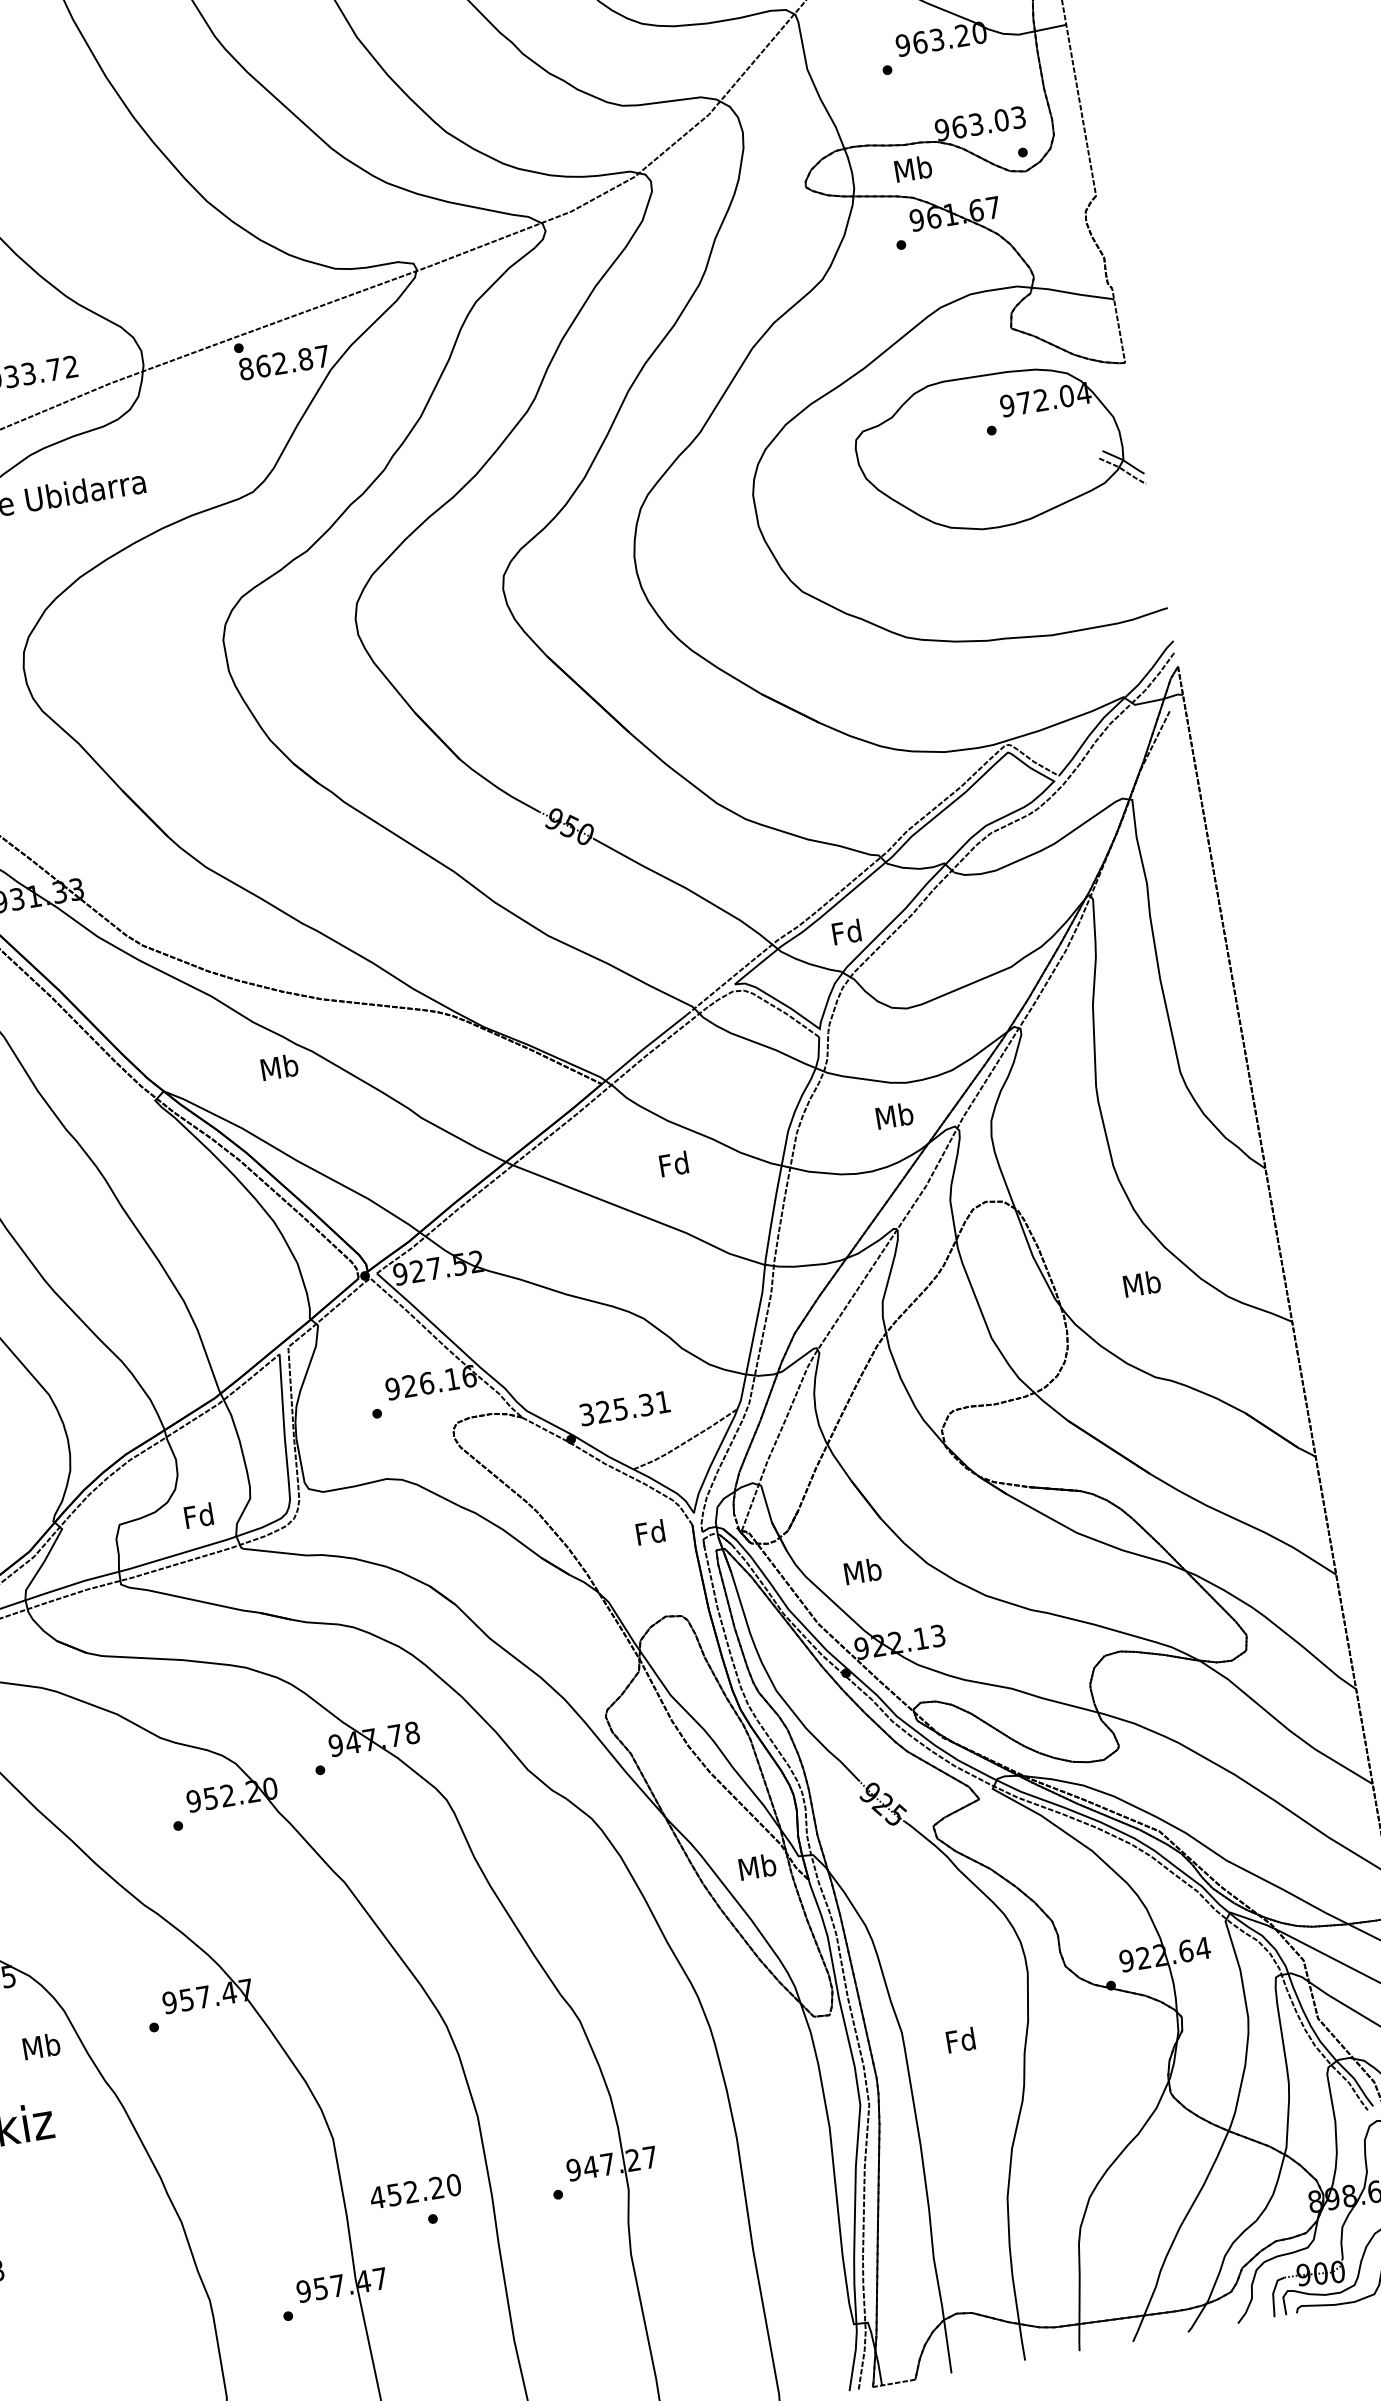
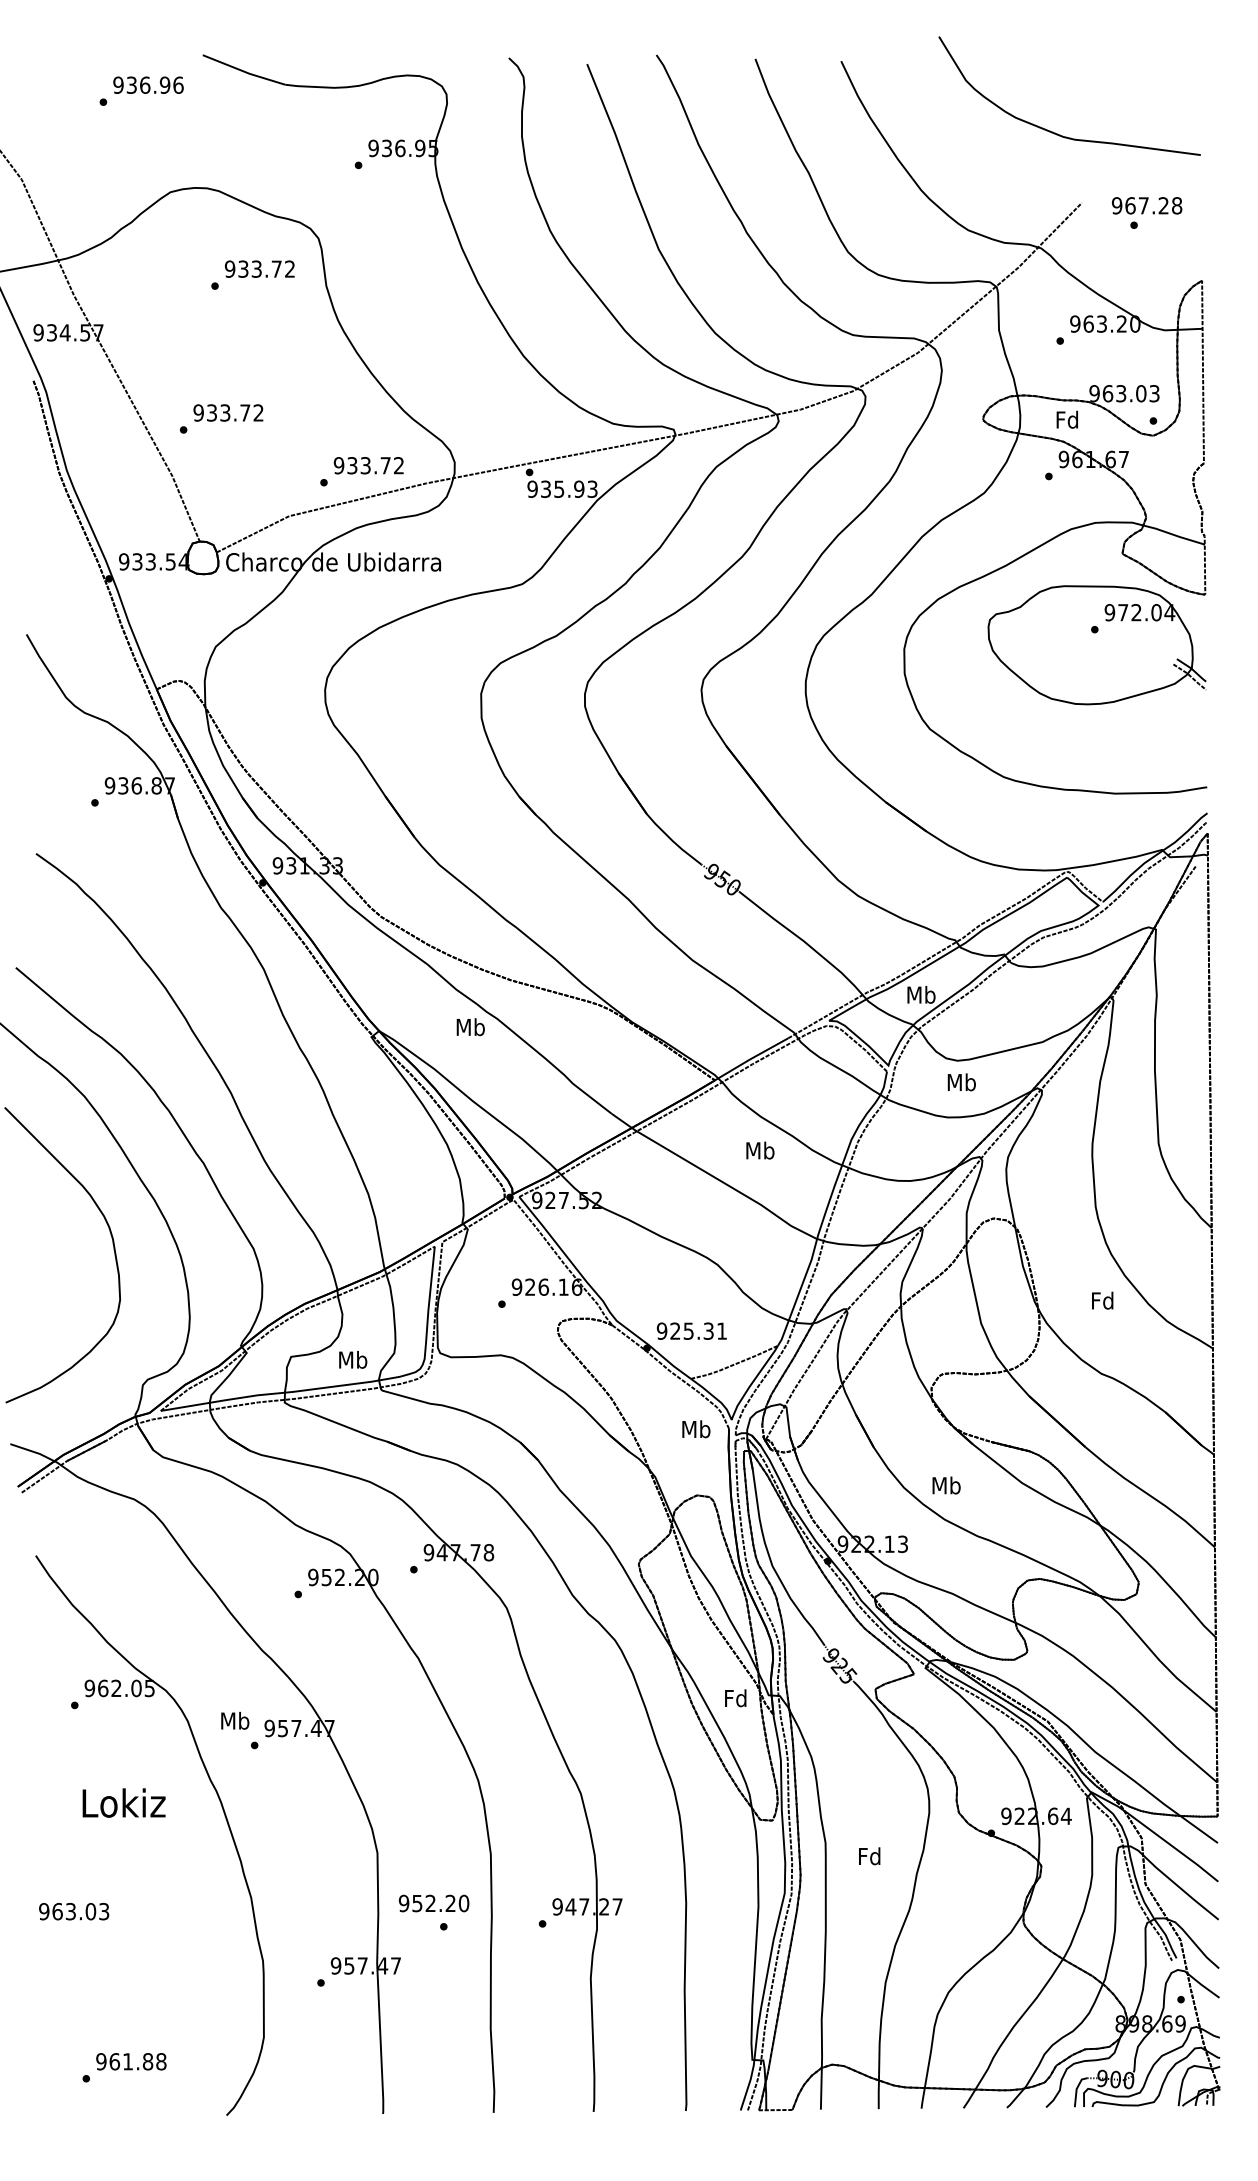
text: (913, 168) -> (1067, 419), Mb -> Fd
text: (284, 361) -> (562, 488), 862.87 -> 935.93
text: (847, 931) -> (921, 994), Fd -> Mb
text: (894, 1116) -> (961, 1082), moved
text: (674, 1163) -> (760, 1150), Fd -> Mb
text: (1142, 1283) -> (1103, 1300), Mb -> Fd
text: (585, 1413) -> (661, 1330), 325.31 -> 925.31
text: (199, 1515) -> (353, 1359), Fd -> Mb
text: (651, 1532) -> (696, 1429), Fd -> Mb
text: (862, 1571) -> (946, 1485), moved
text: (758, 1867) -> (736, 1698), Mb -> Fd
text: (41, 2045) -> (235, 1720), moved
text: (376, 2197) -> (403, 1903), 452.20 -> 952.20

